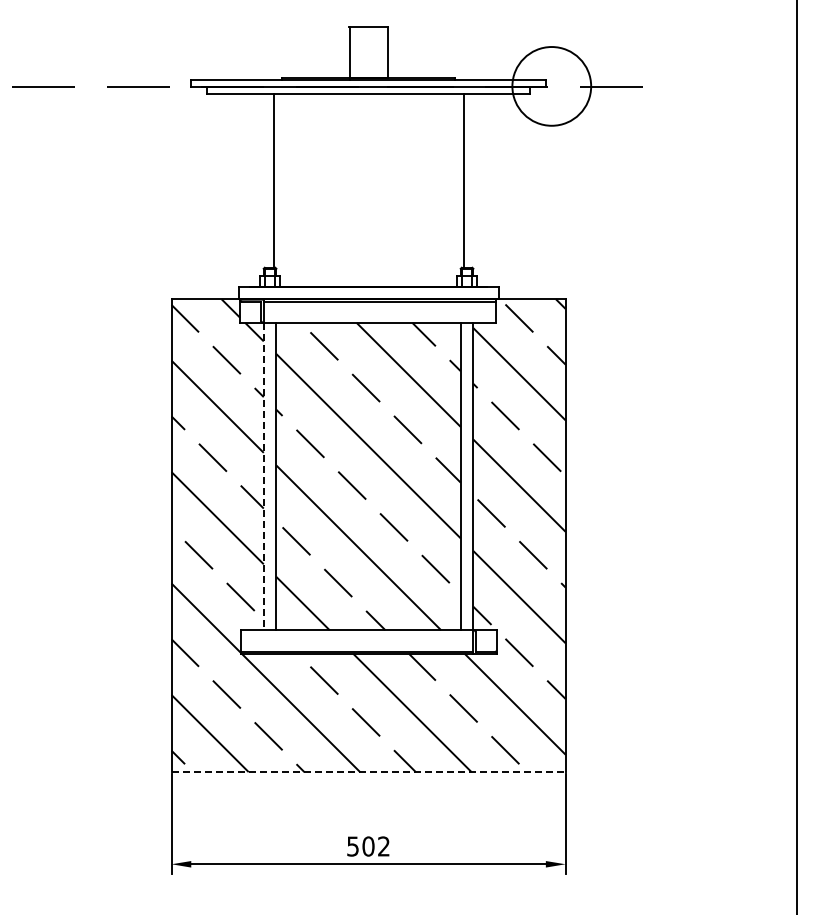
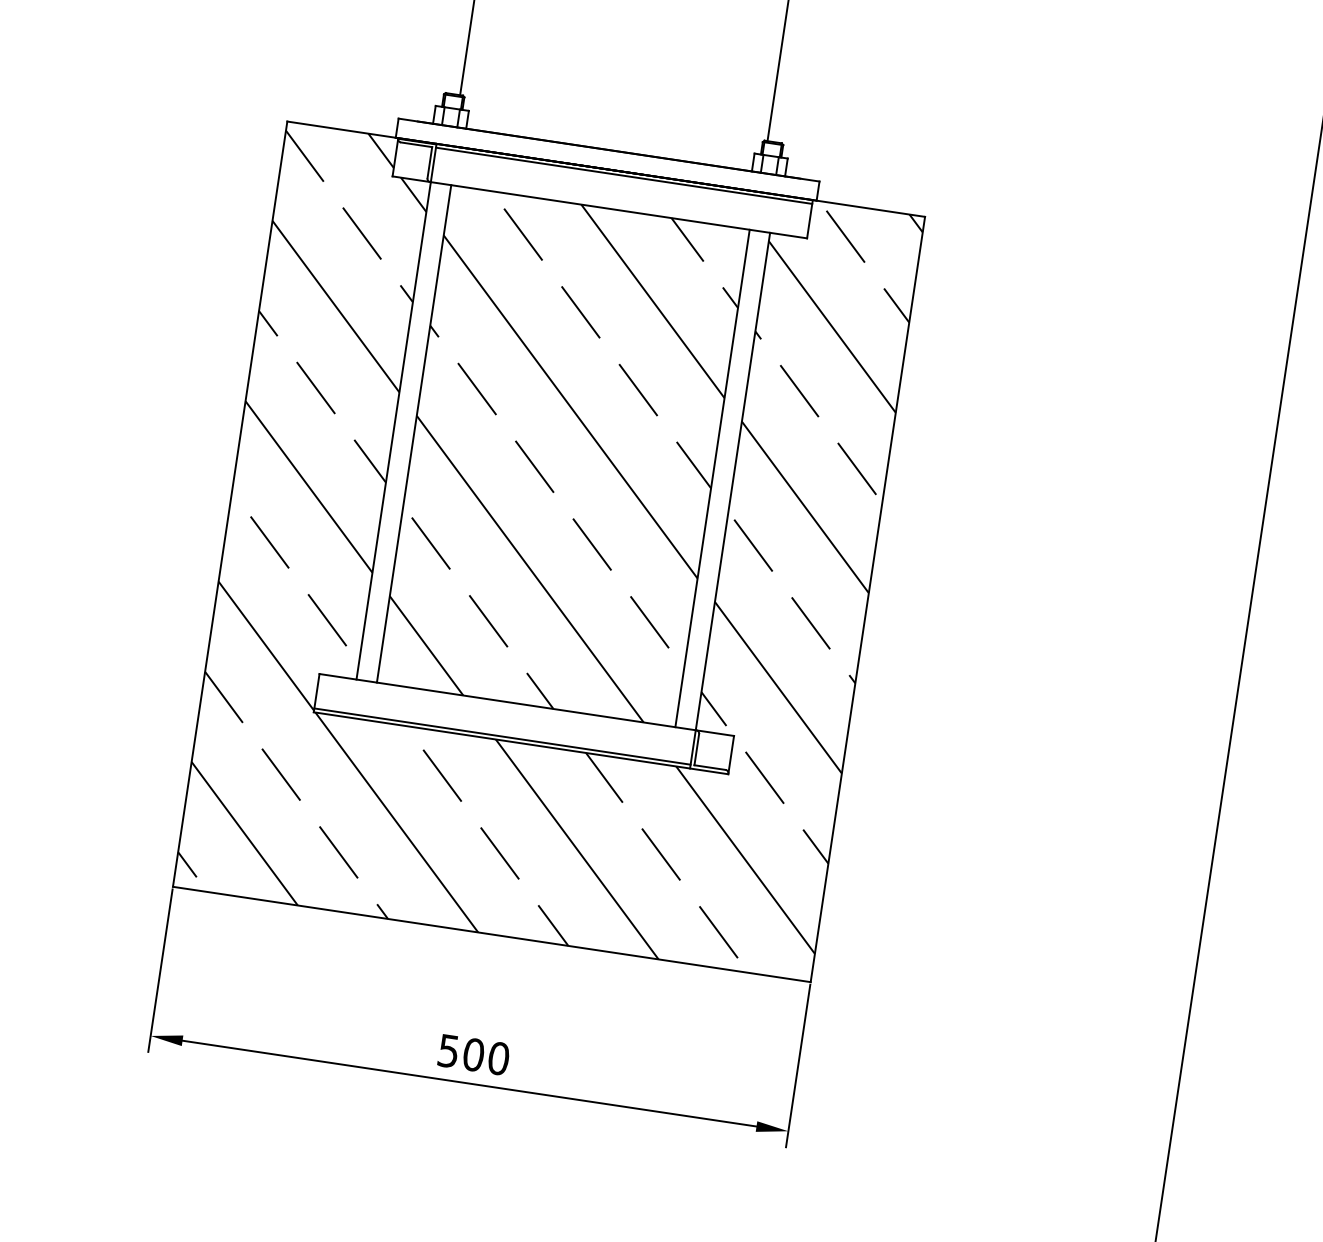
line: (263, 476) -> (393, 430), dashed -> solid
line: (369, 772) -> (493, 935), dashed -> solid
text: (384, 846) -> (499, 1058), 502 -> 500

